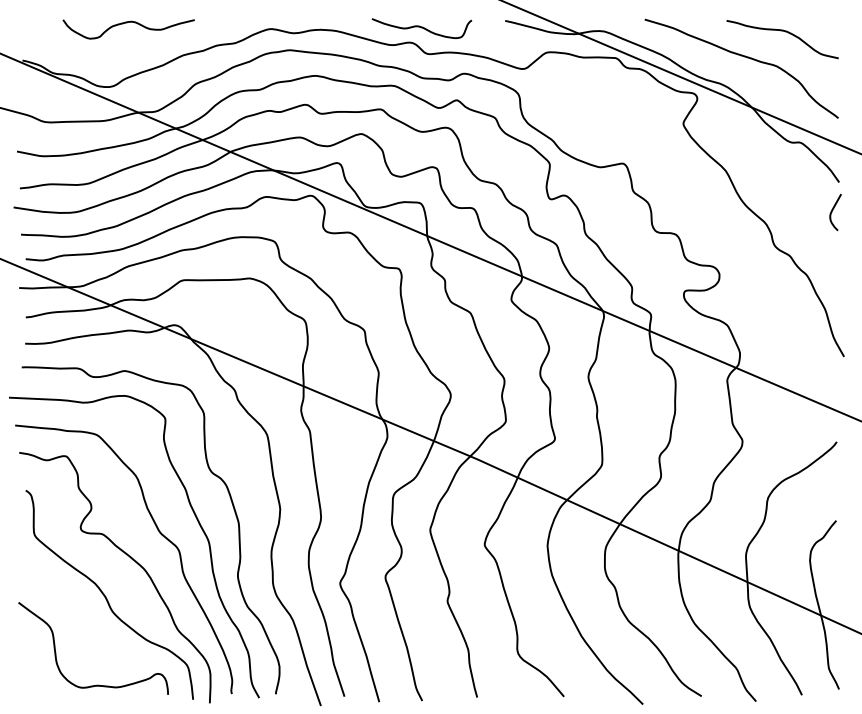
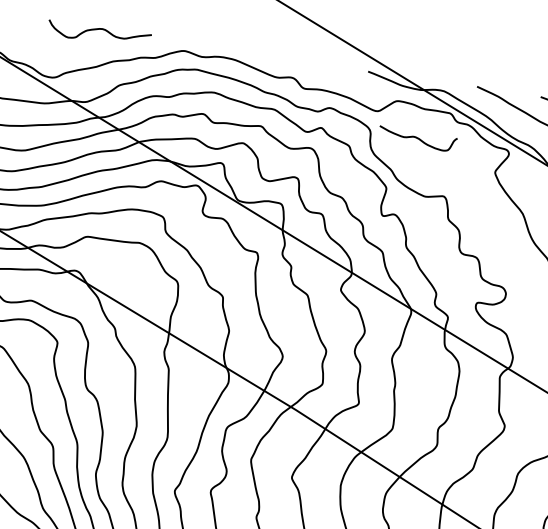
curve: (127, 23) -> (99, 29), moved
curve: (421, 28) -> (417, 139), moved

